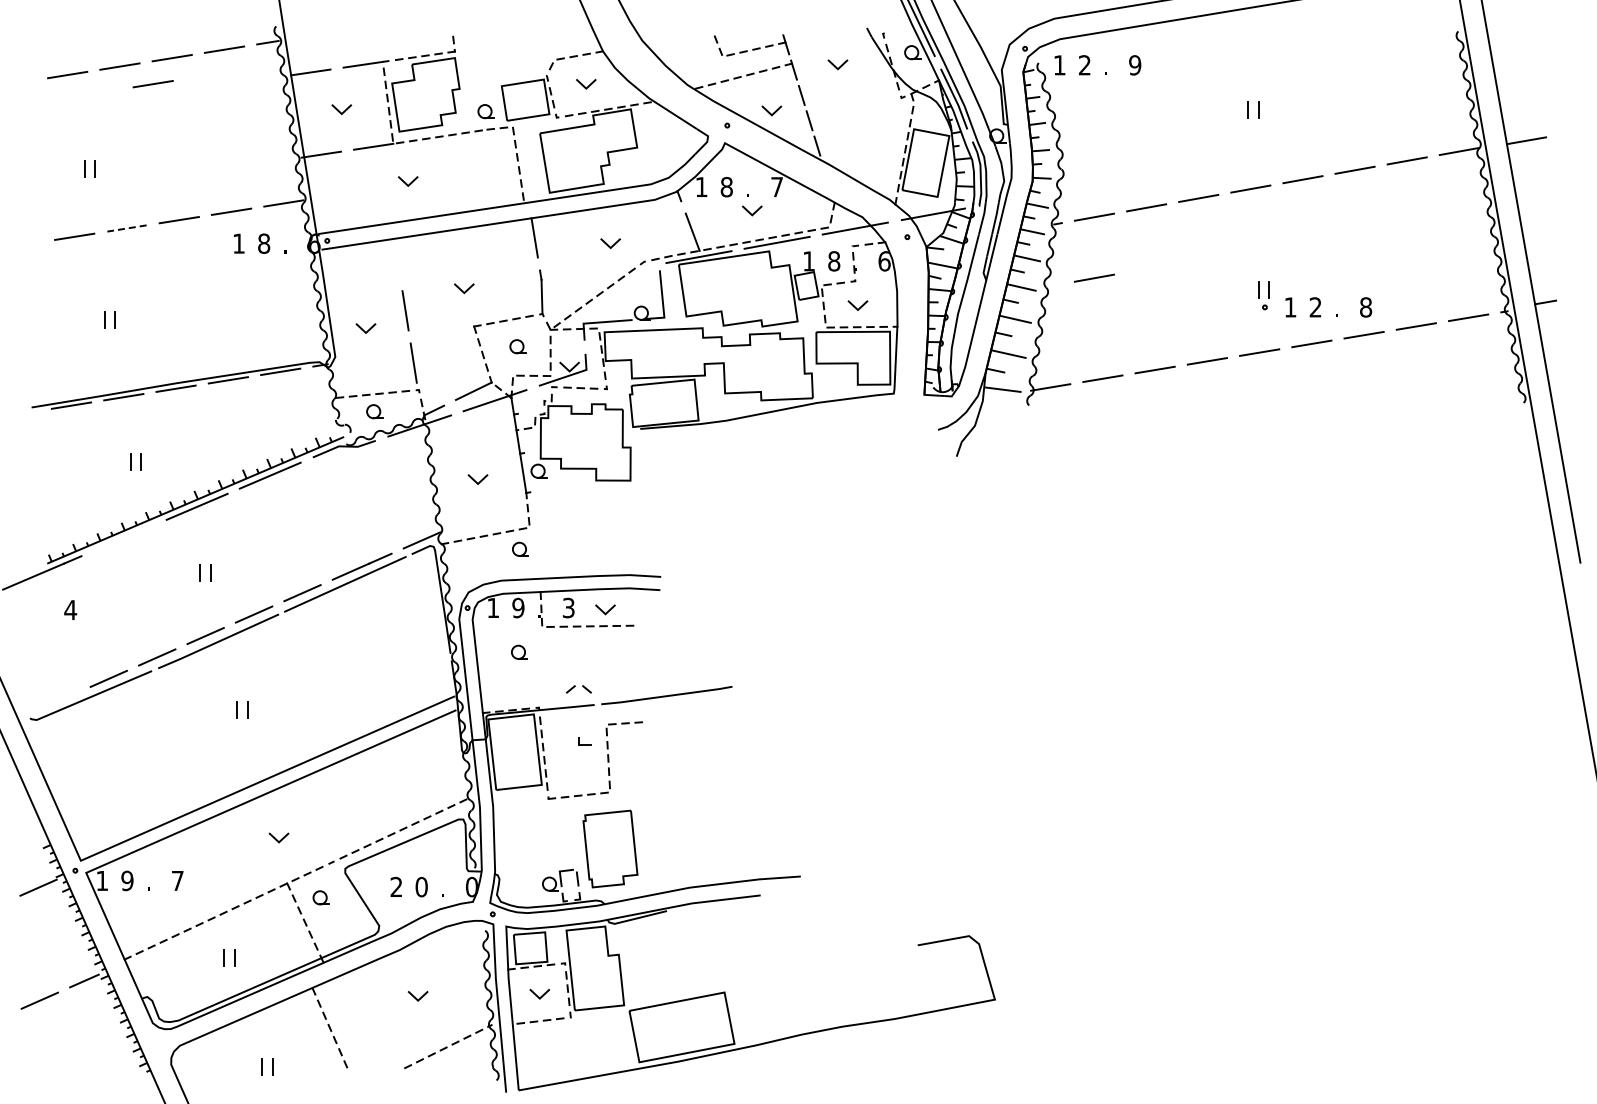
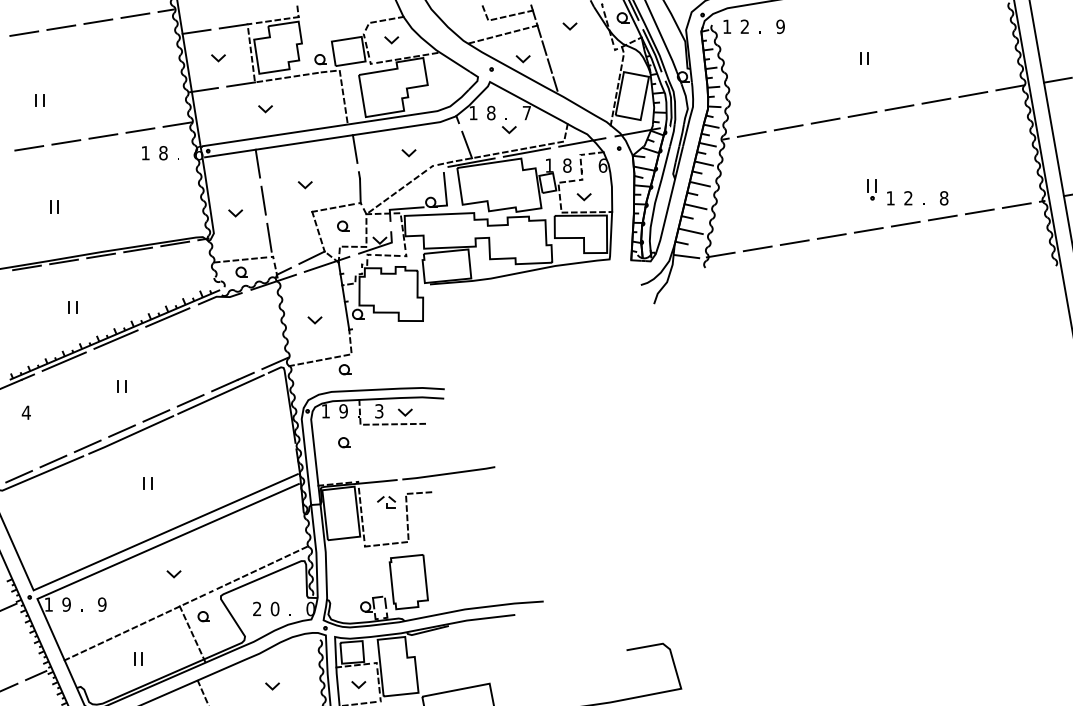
line: (152, 84) -> (84, 40), removed
line: (127, 228) -> (66, 142), dashed -> solid
line: (397, 258) -> (257, 163), added
line: (1094, 277) -> (751, 177), removed
line: (123, 538) -> (63, 362), added
part: (578, 689) -> (386, 499), moved
line: (60, 700) -> (19, 476), added
text: (177, 880) -> (102, 604), 7 -> 9

